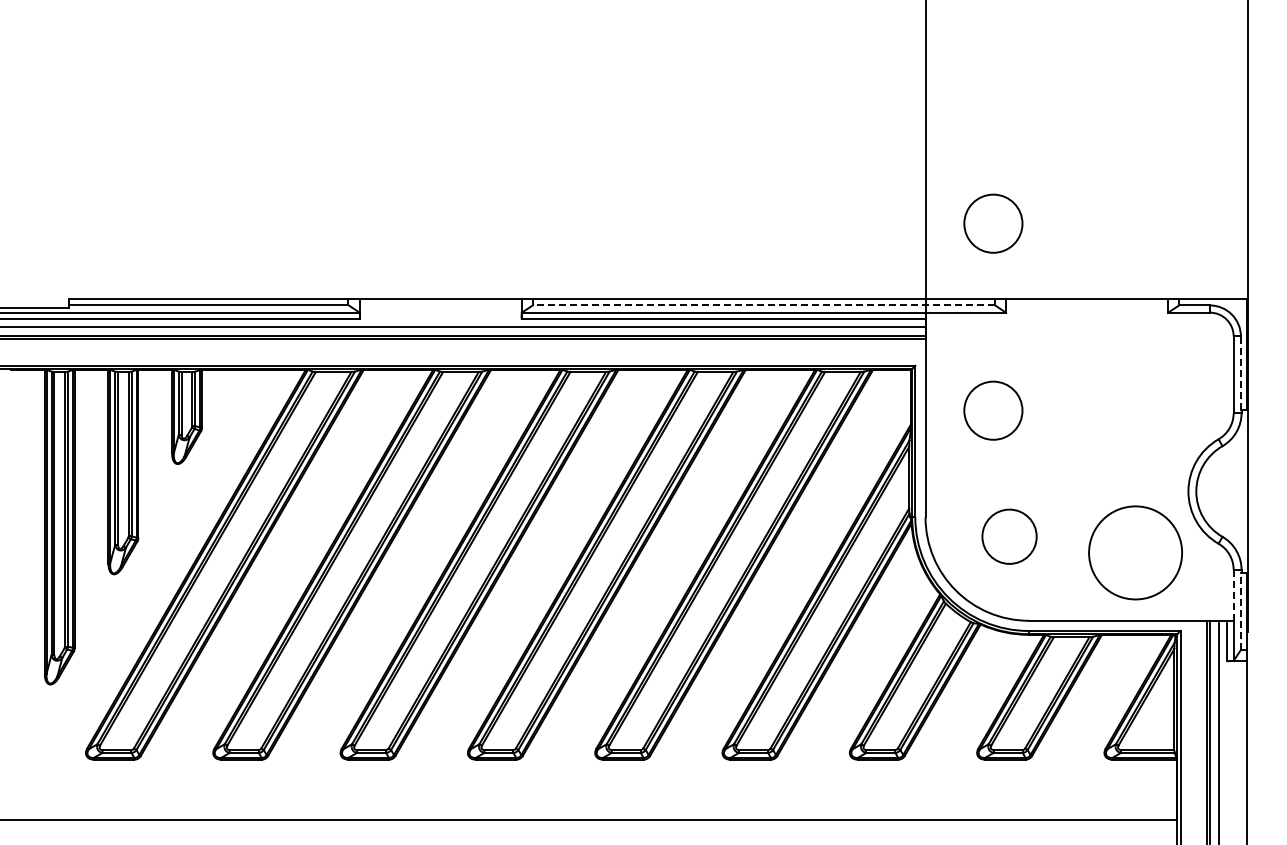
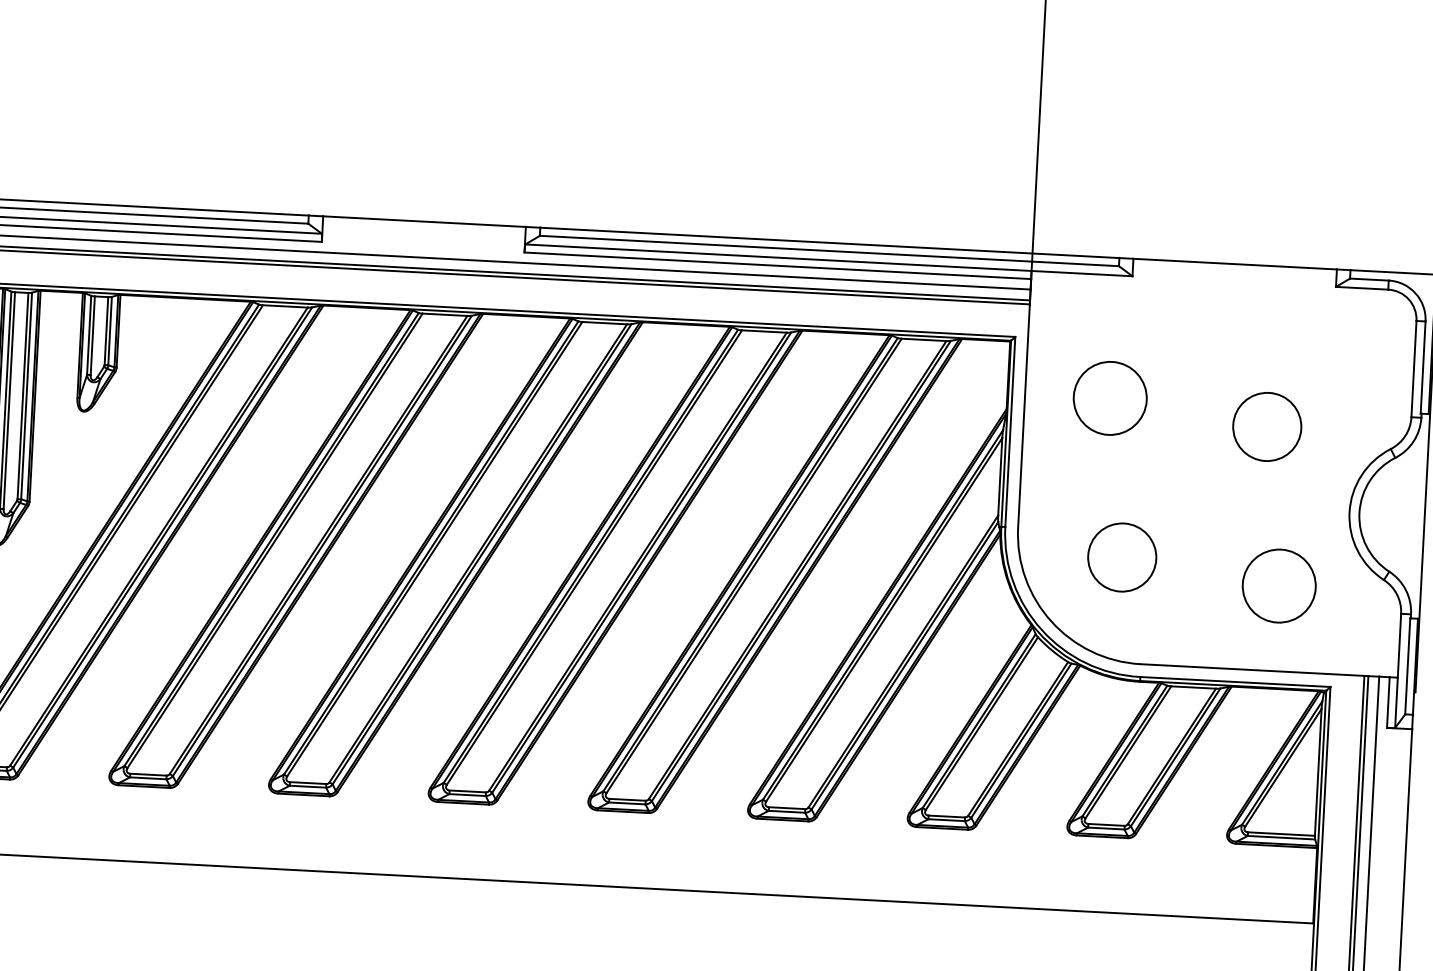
circle: (993, 223) -> (1122, 163), removed
line: (763, 305) -> (828, 251), dashed -> solid
line: (1240, 373) -> (1422, 367), dashed -> solid
circle: (1119, 426) -> (1267, 426), added
circle: (1135, 552) -> (1279, 585), size x0.62
line: (1233, 595) -> (1399, 645), dashed -> solid
line: (1241, 610) -> (1408, 665), dashed -> solid

